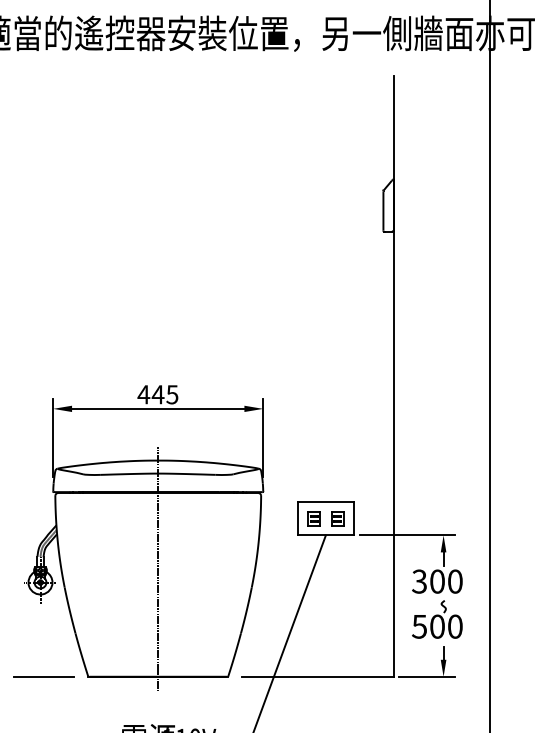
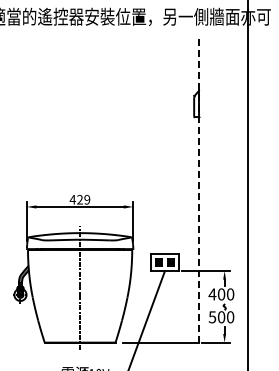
line: (393, 376) -> (199, 190), solid -> dashed
text: (164, 394) -> (83, 199), 445 -> 429
text: (419, 581) -> (212, 294), 300 -> 400
line: (44, 676) -> (22, 342), removed

